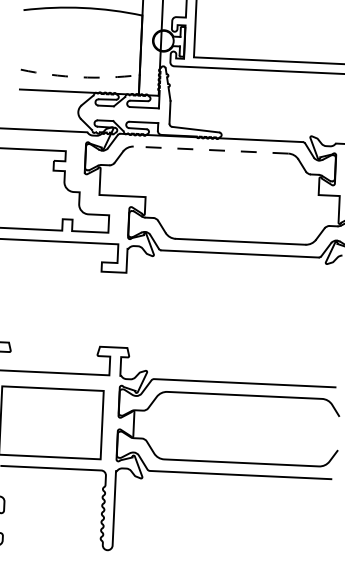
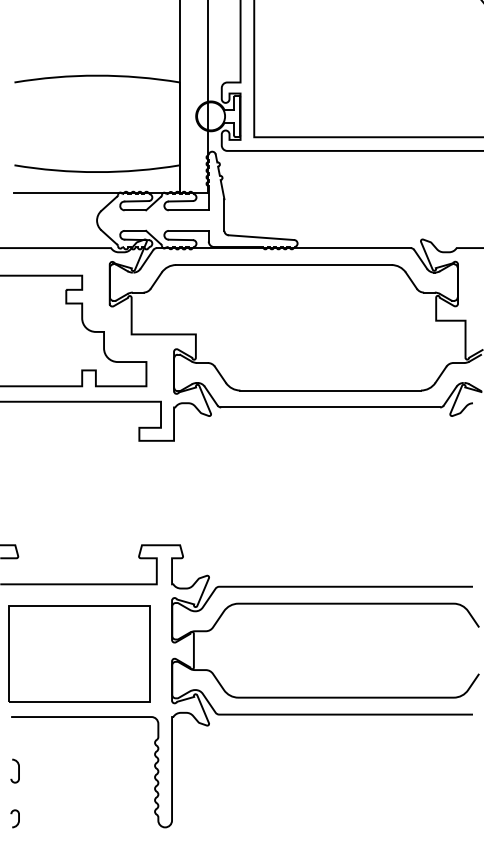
arc: (80, 77) -> (97, 172), dashed -> solid
line: (210, 150) -> (283, 265), dashed -> solid

